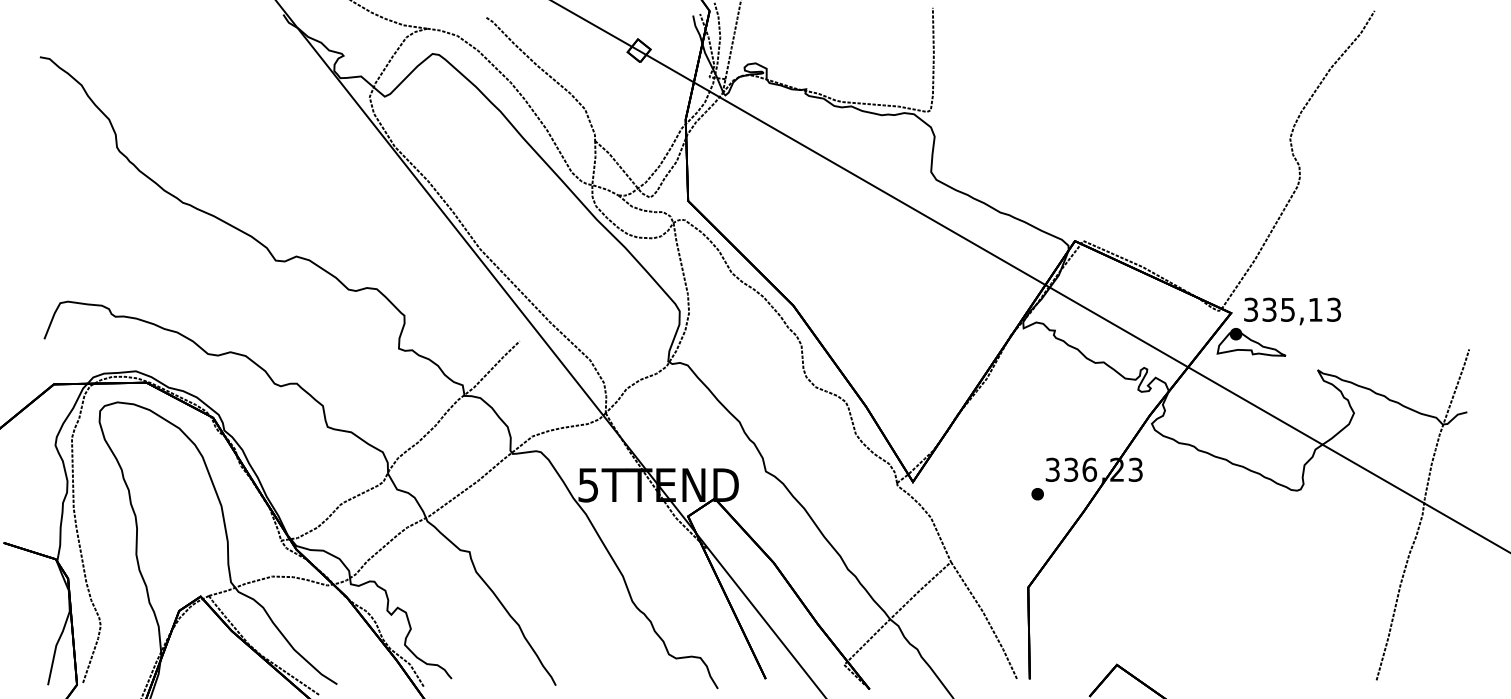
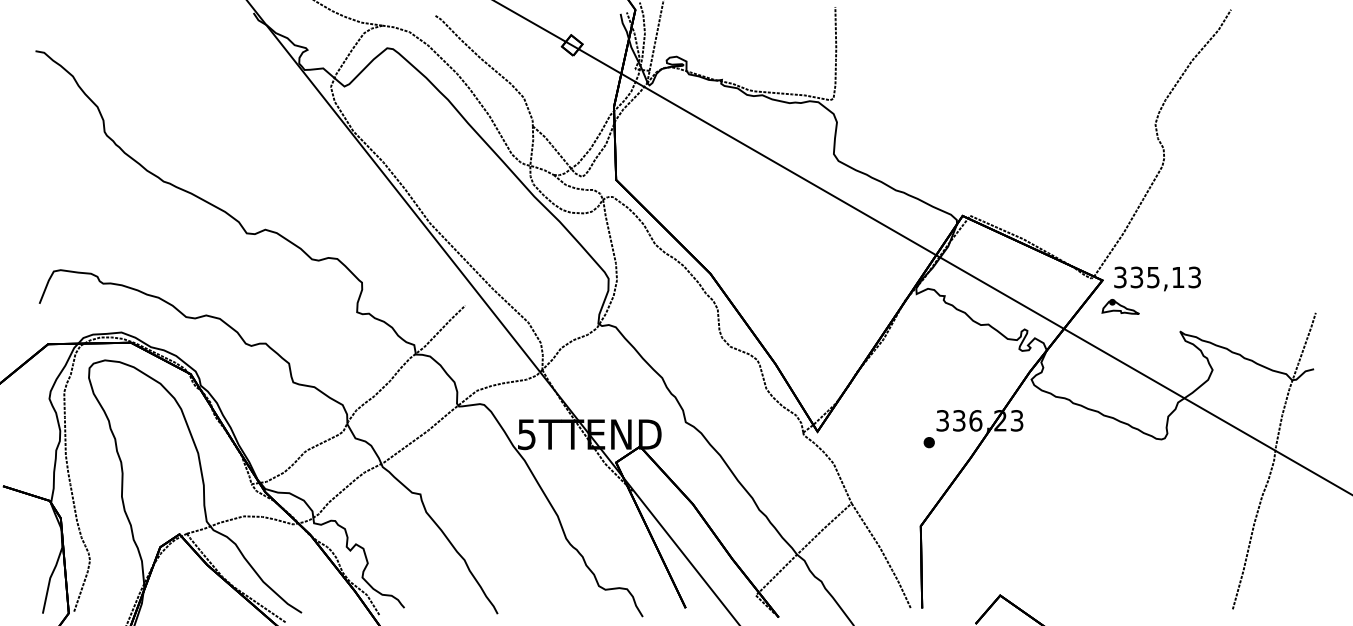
part: (1251, 342) -> (1120, 306), size x0.6

